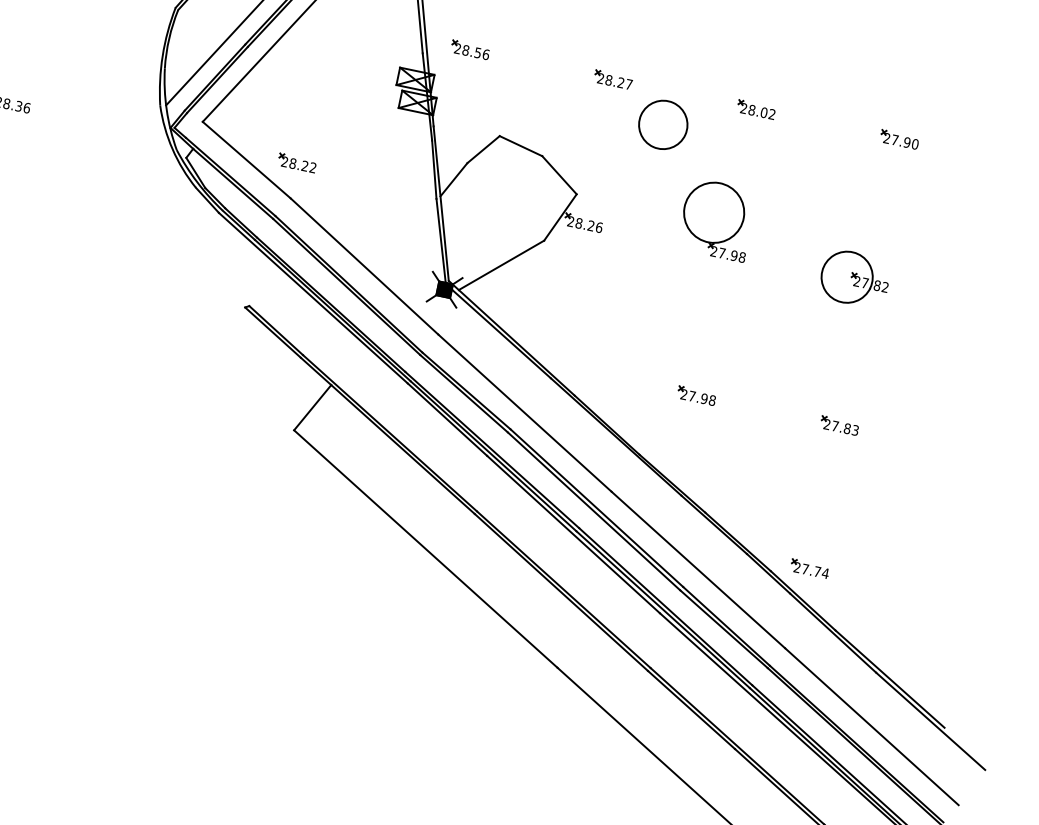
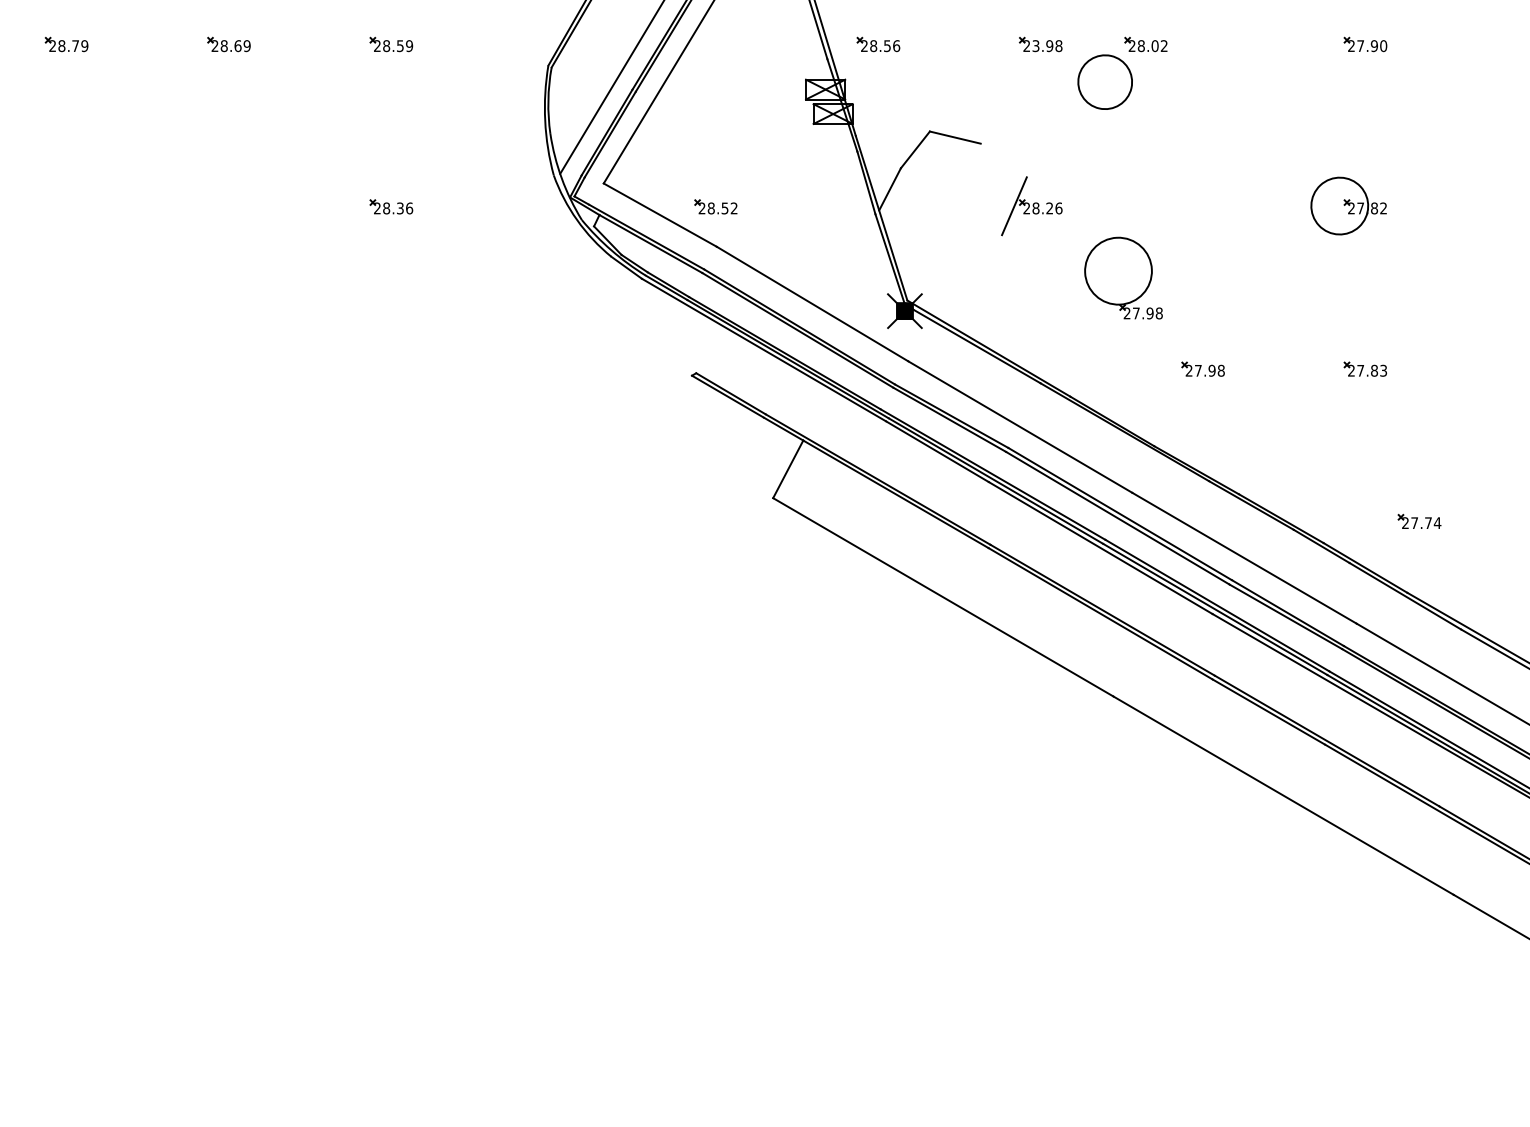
text: (618, 82) -> (1047, 46), 28.27 -> 23.98
part: (755, 109) -> (1145, 44), moved
text: (304, 166) -> (724, 208), 28.22 -> 28.52
line: (559, 175) -> (1003, 160), removed
part: (717, 219) -> (1123, 277), moved
line: (501, 265) -> (961, 271), removed
part: (809, 568) -> (1419, 521), moved

